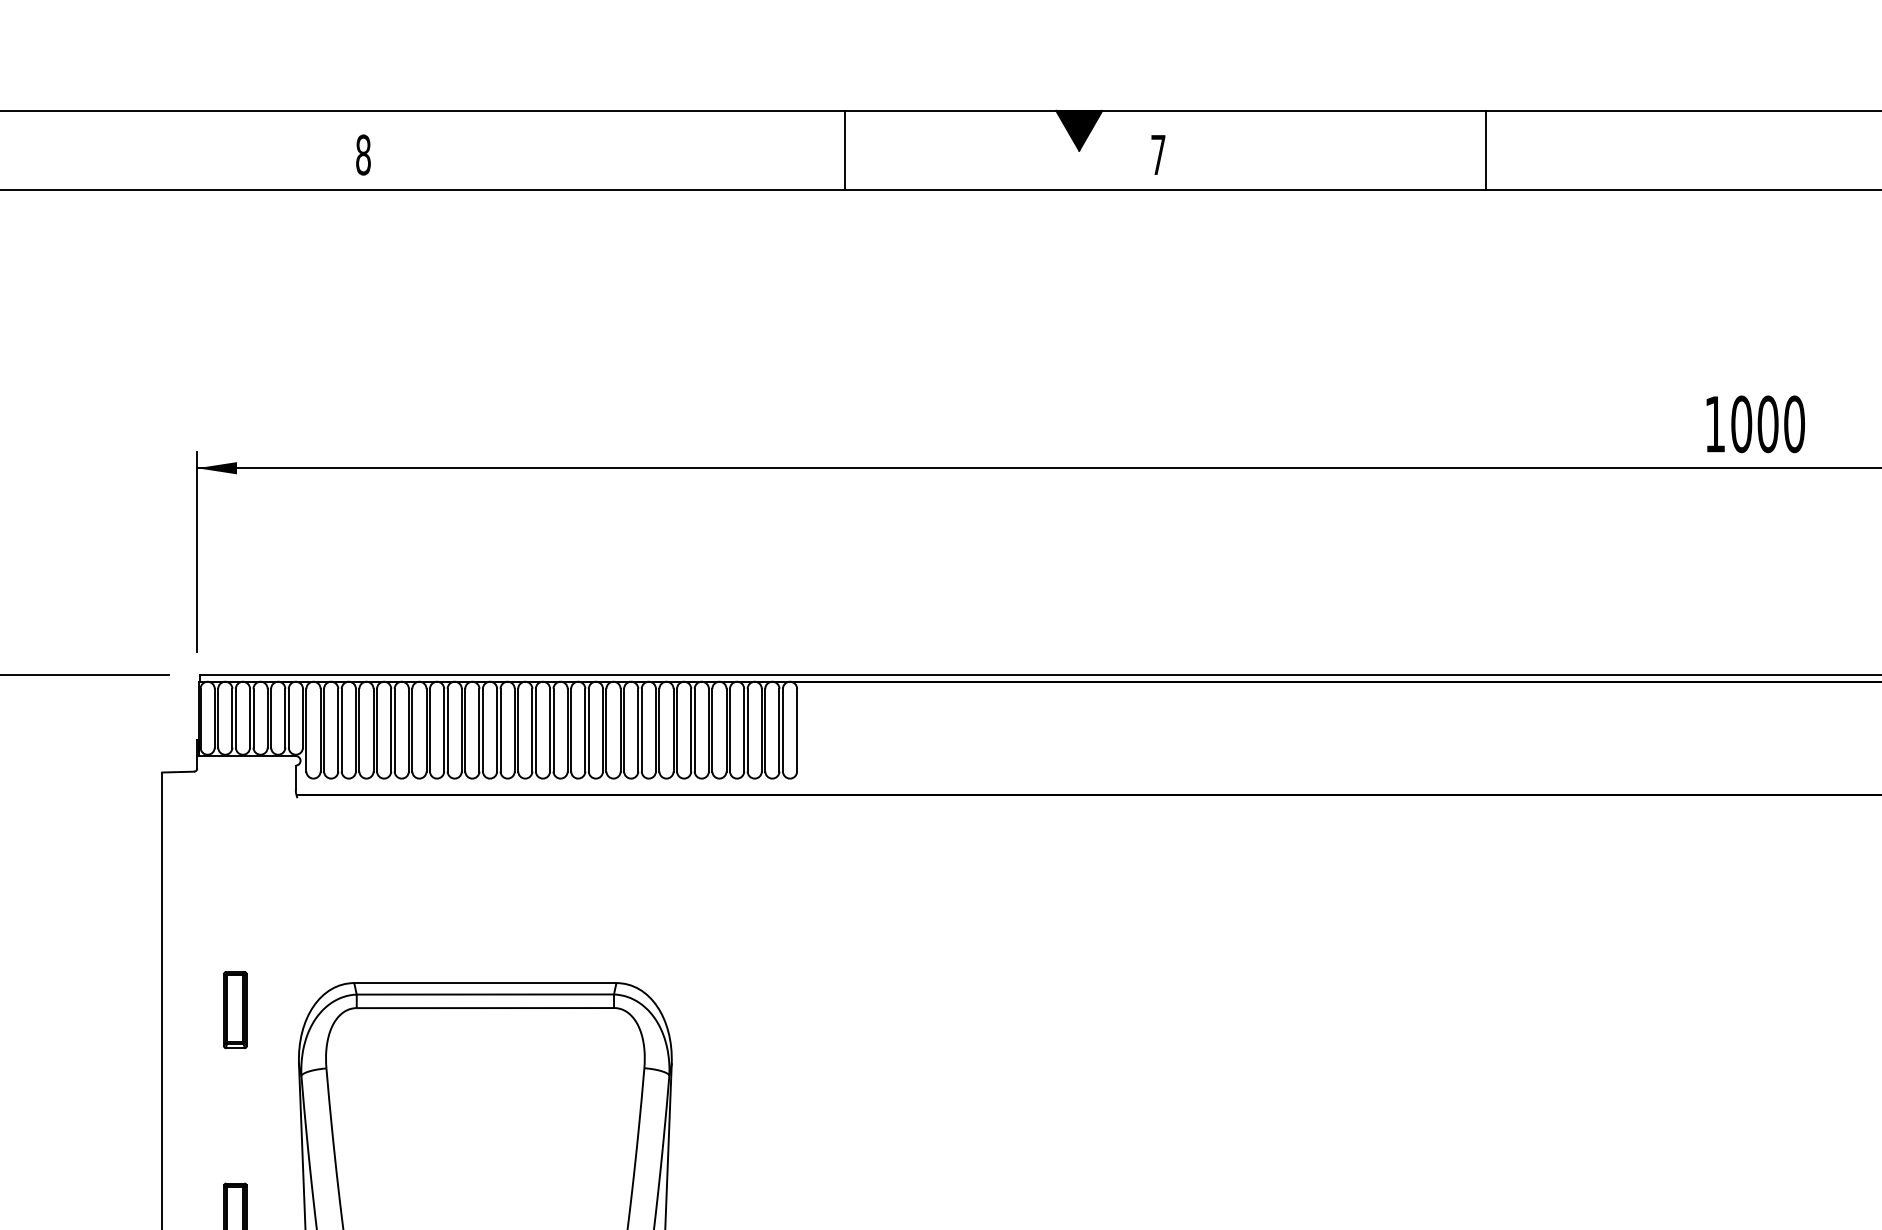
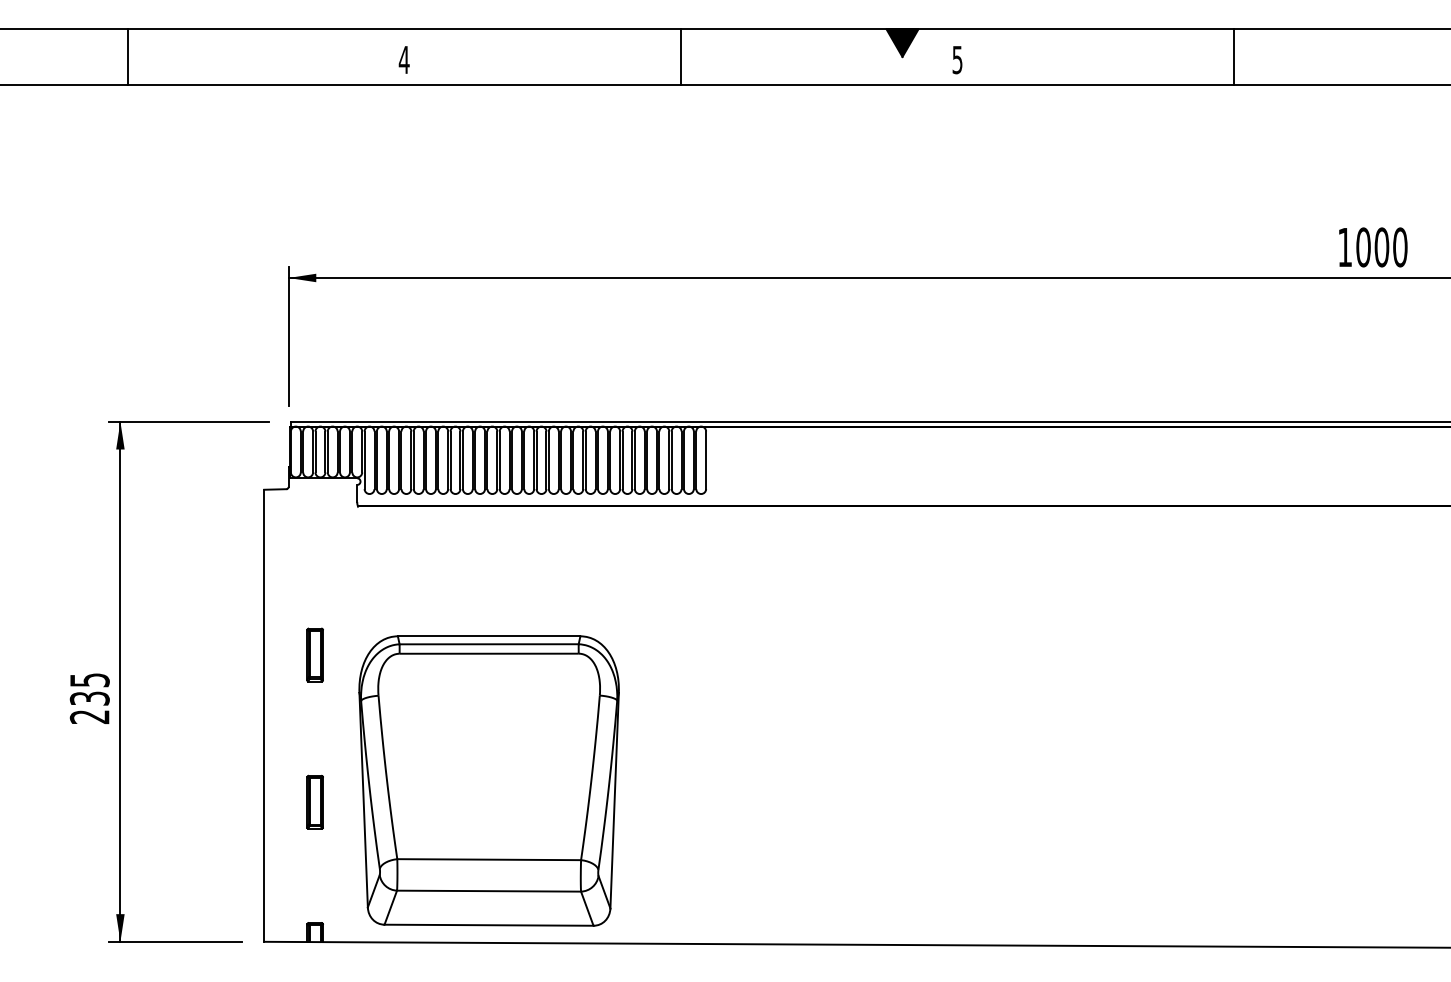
line: (845, 149) -> (681, 56), moved
line: (1485, 149) -> (1234, 56), moved
text: (362, 154) -> (403, 59), 8 -> 4
text: (1158, 155) -> (957, 60), 7 -> 5

